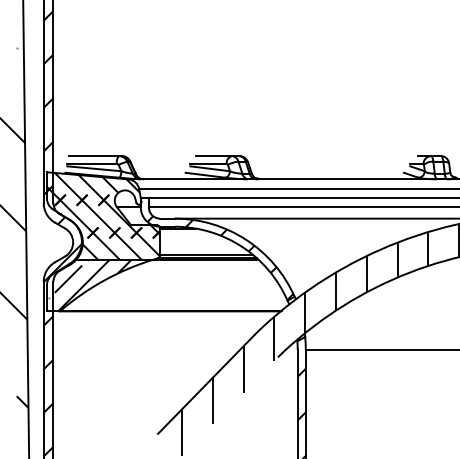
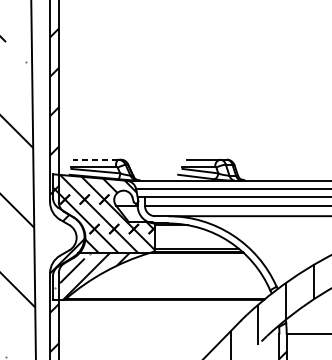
line: (94, 156) -> (95, 160), solid -> dashed
hatch: (220, 258) -> (209, 252), removed

